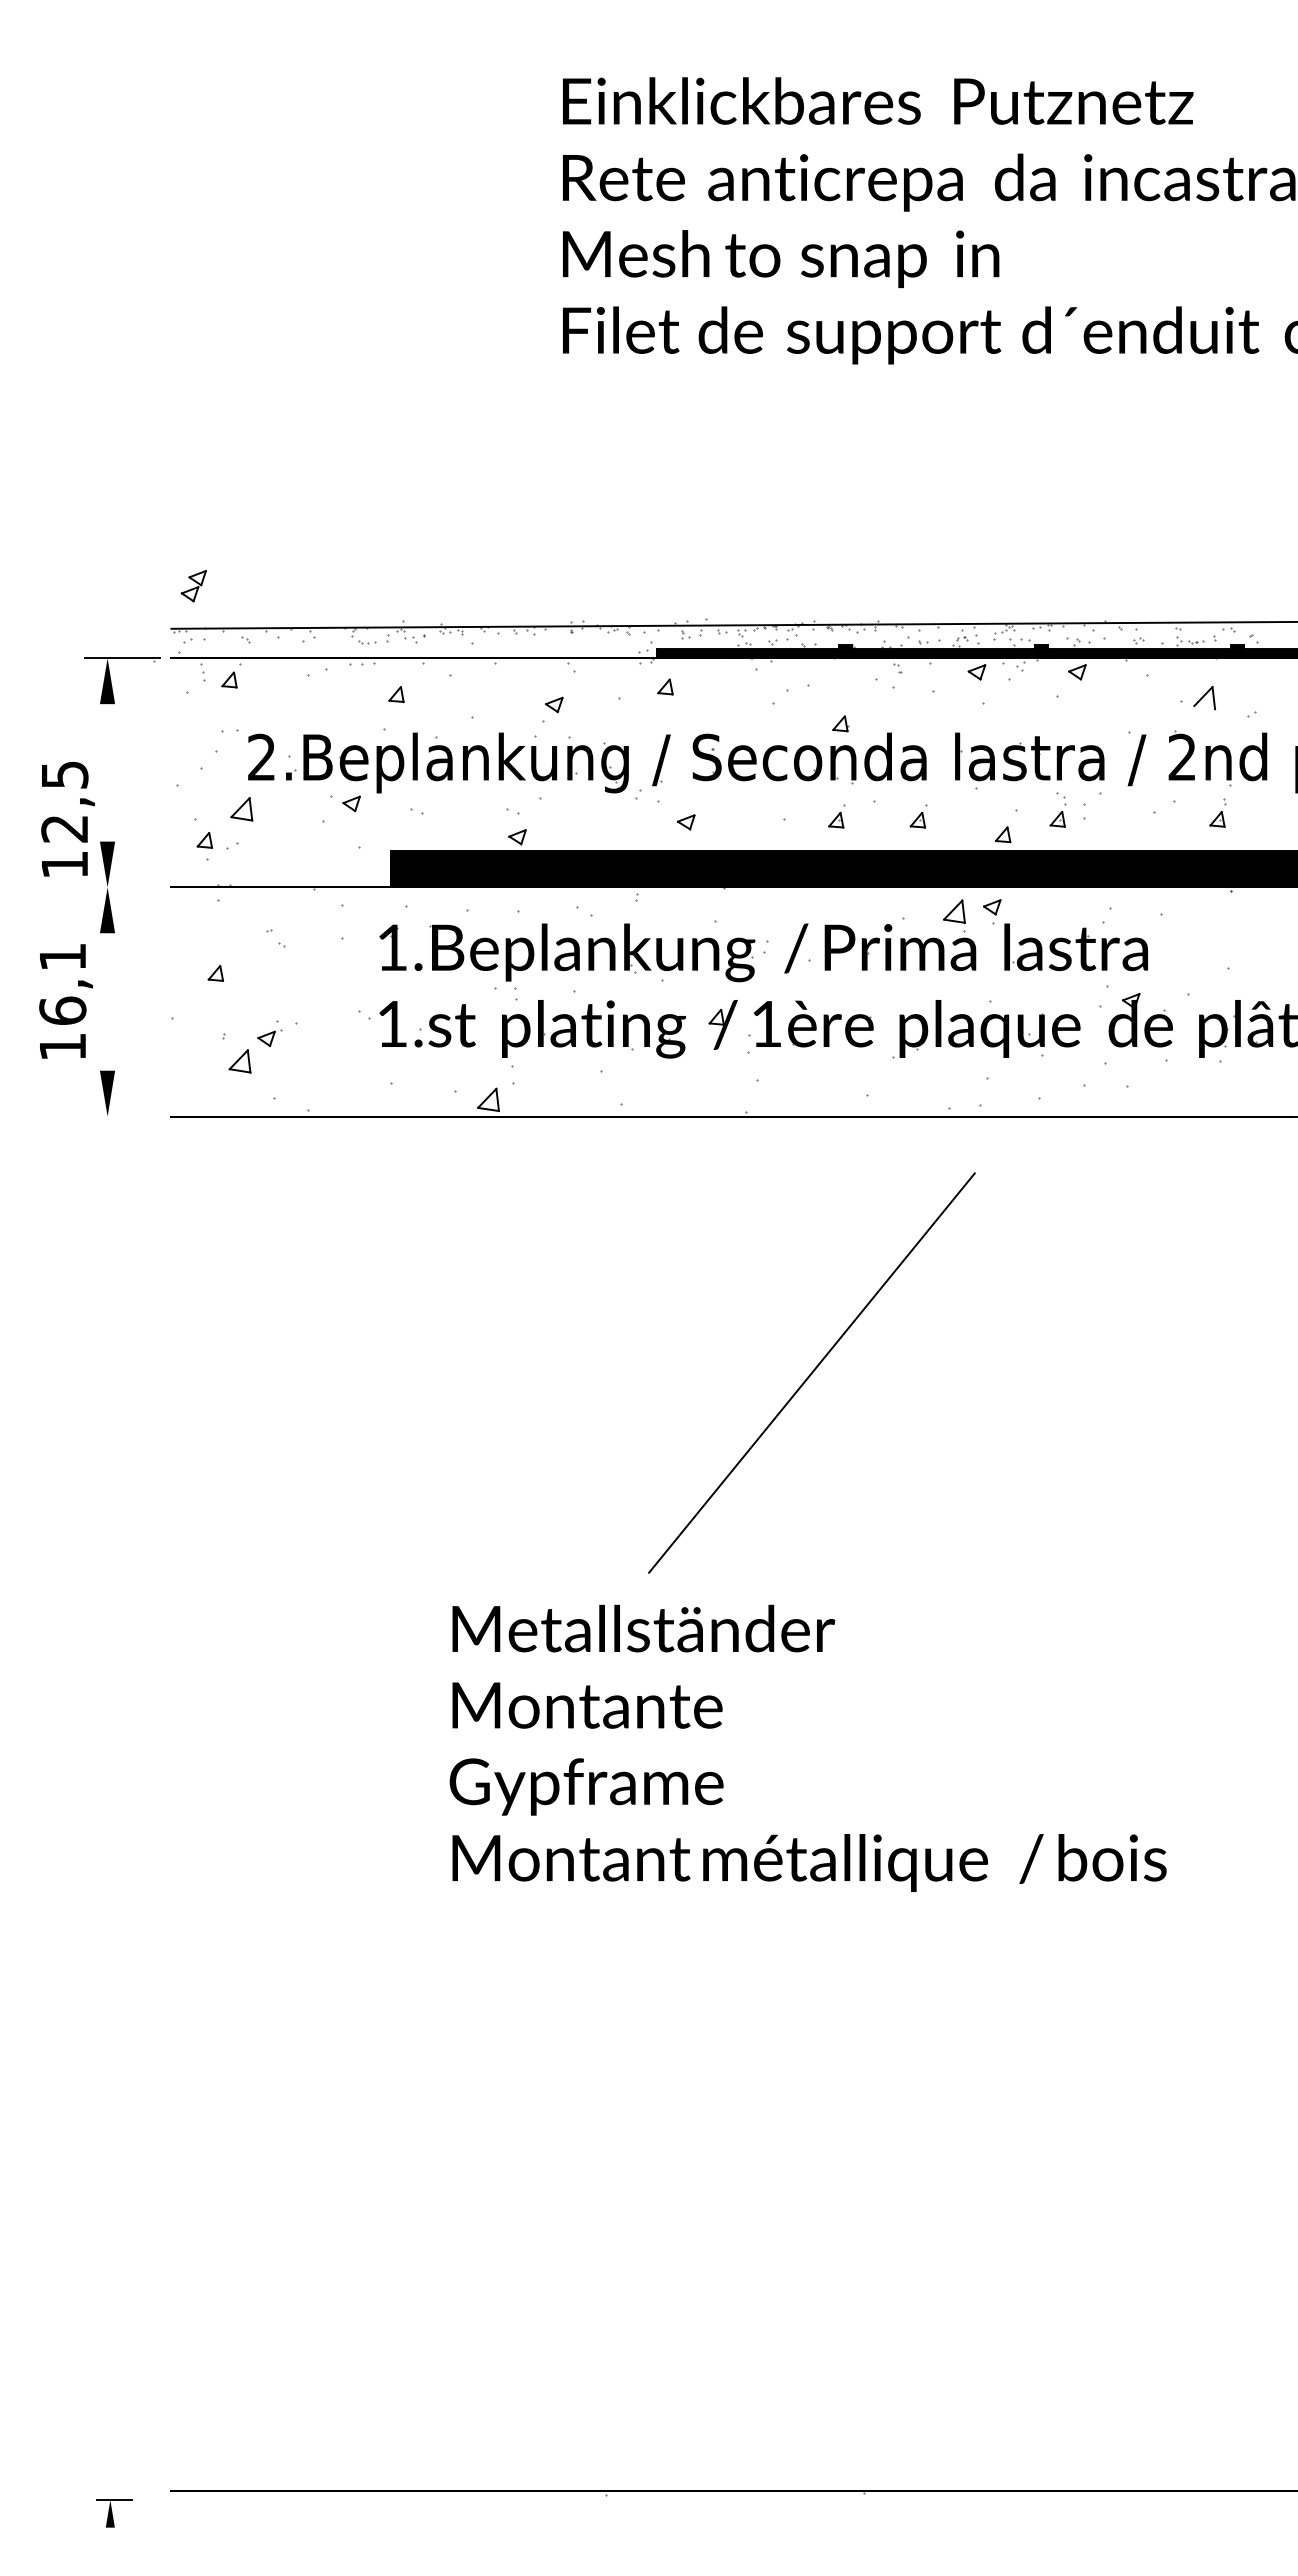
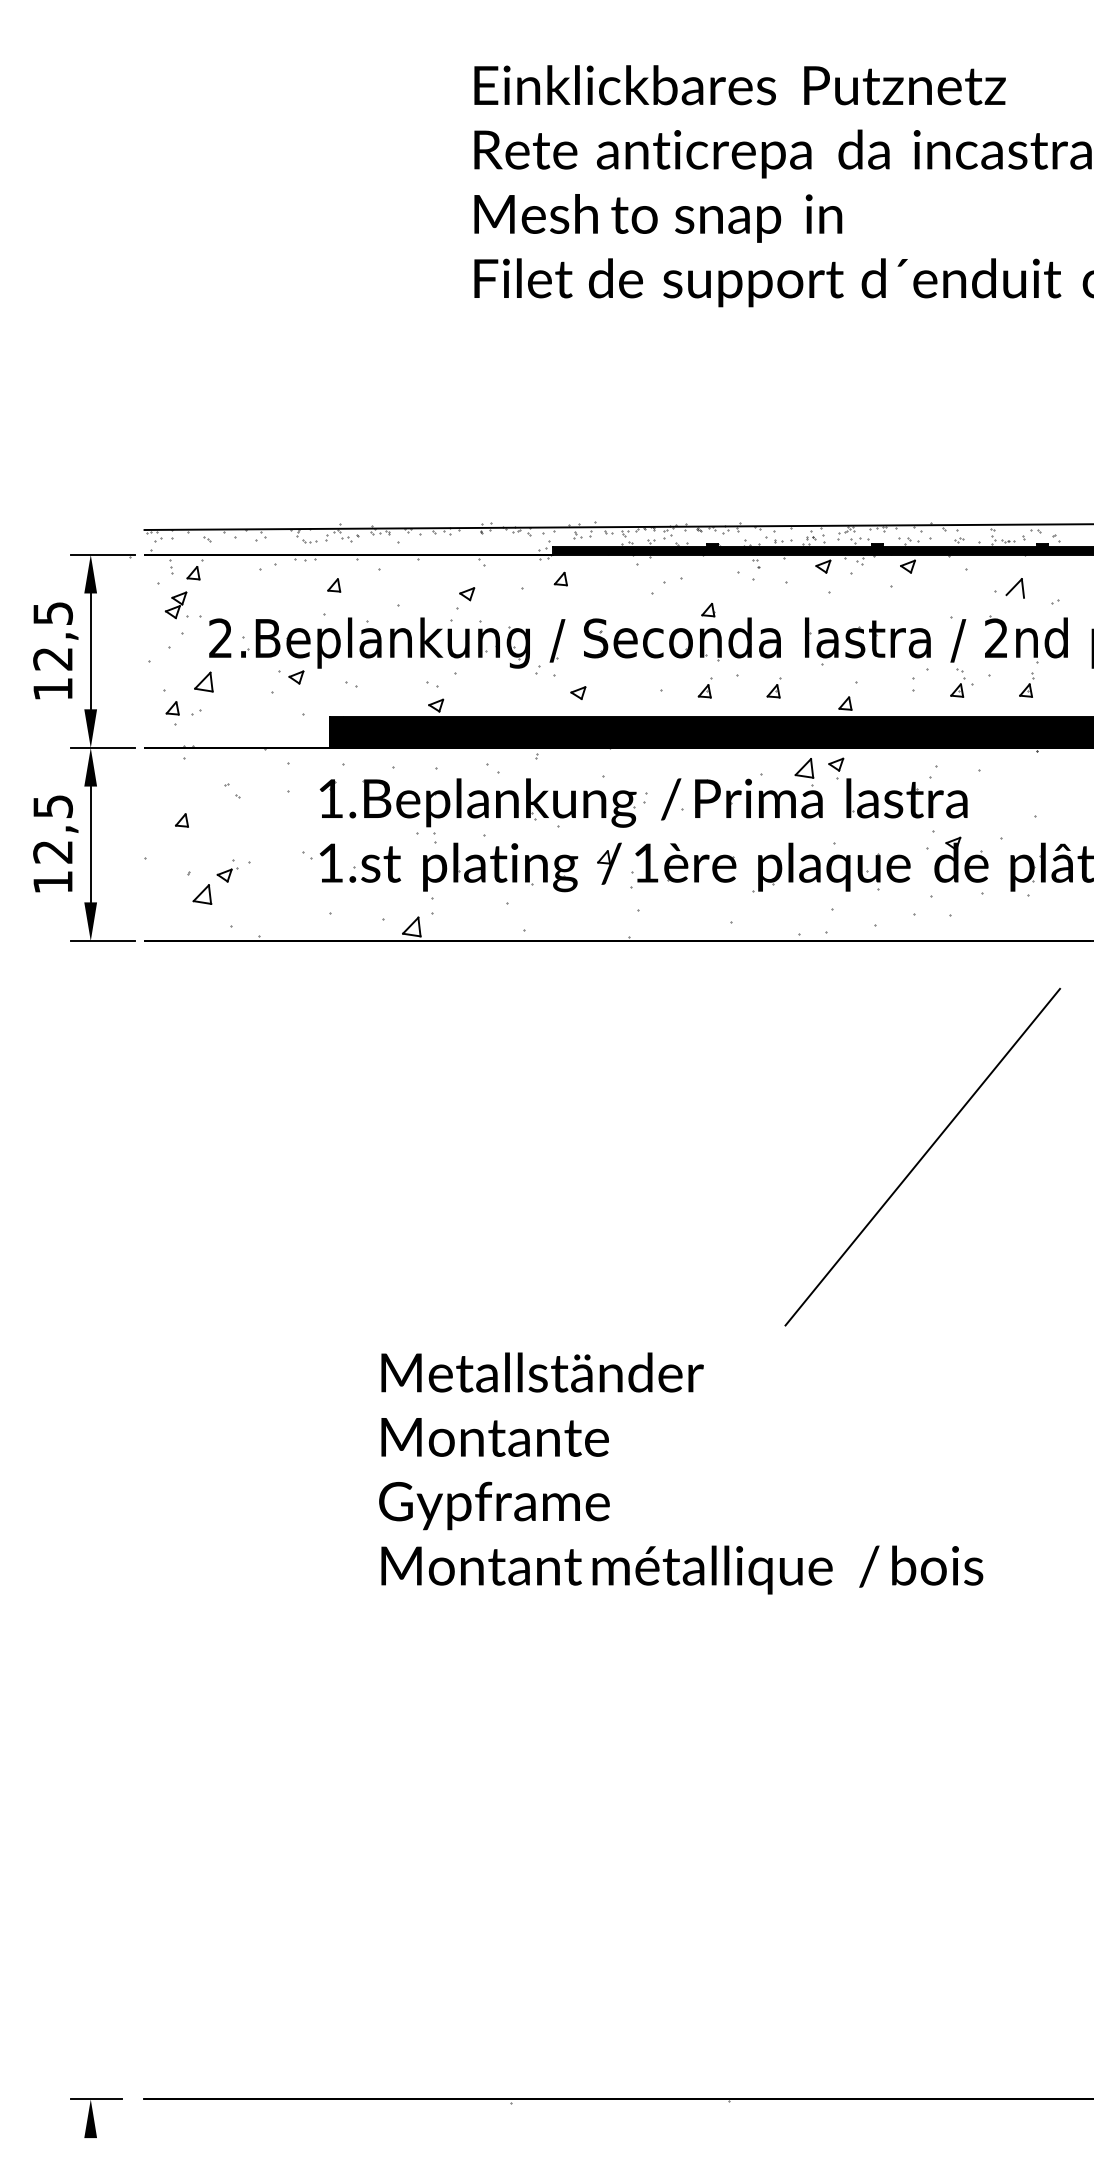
part: (193, 586) -> (175, 605), moved
line: (107, 772) -> (90, 651), added
part: (1057, 809) -> (956, 682), moved
text: (67, 818) -> (55, 650), moved
line: (122, 887) -> (103, 747), added
text: (62, 984) -> (52, 829), 16,1 -> 12,5
line: (107, 1001) -> (90, 844), added
line: (122, 1116) -> (103, 940), added
line: (811, 1372) -> (922, 1156), moved
part: (114, 2513) -> (96, 2118), size x1.67

